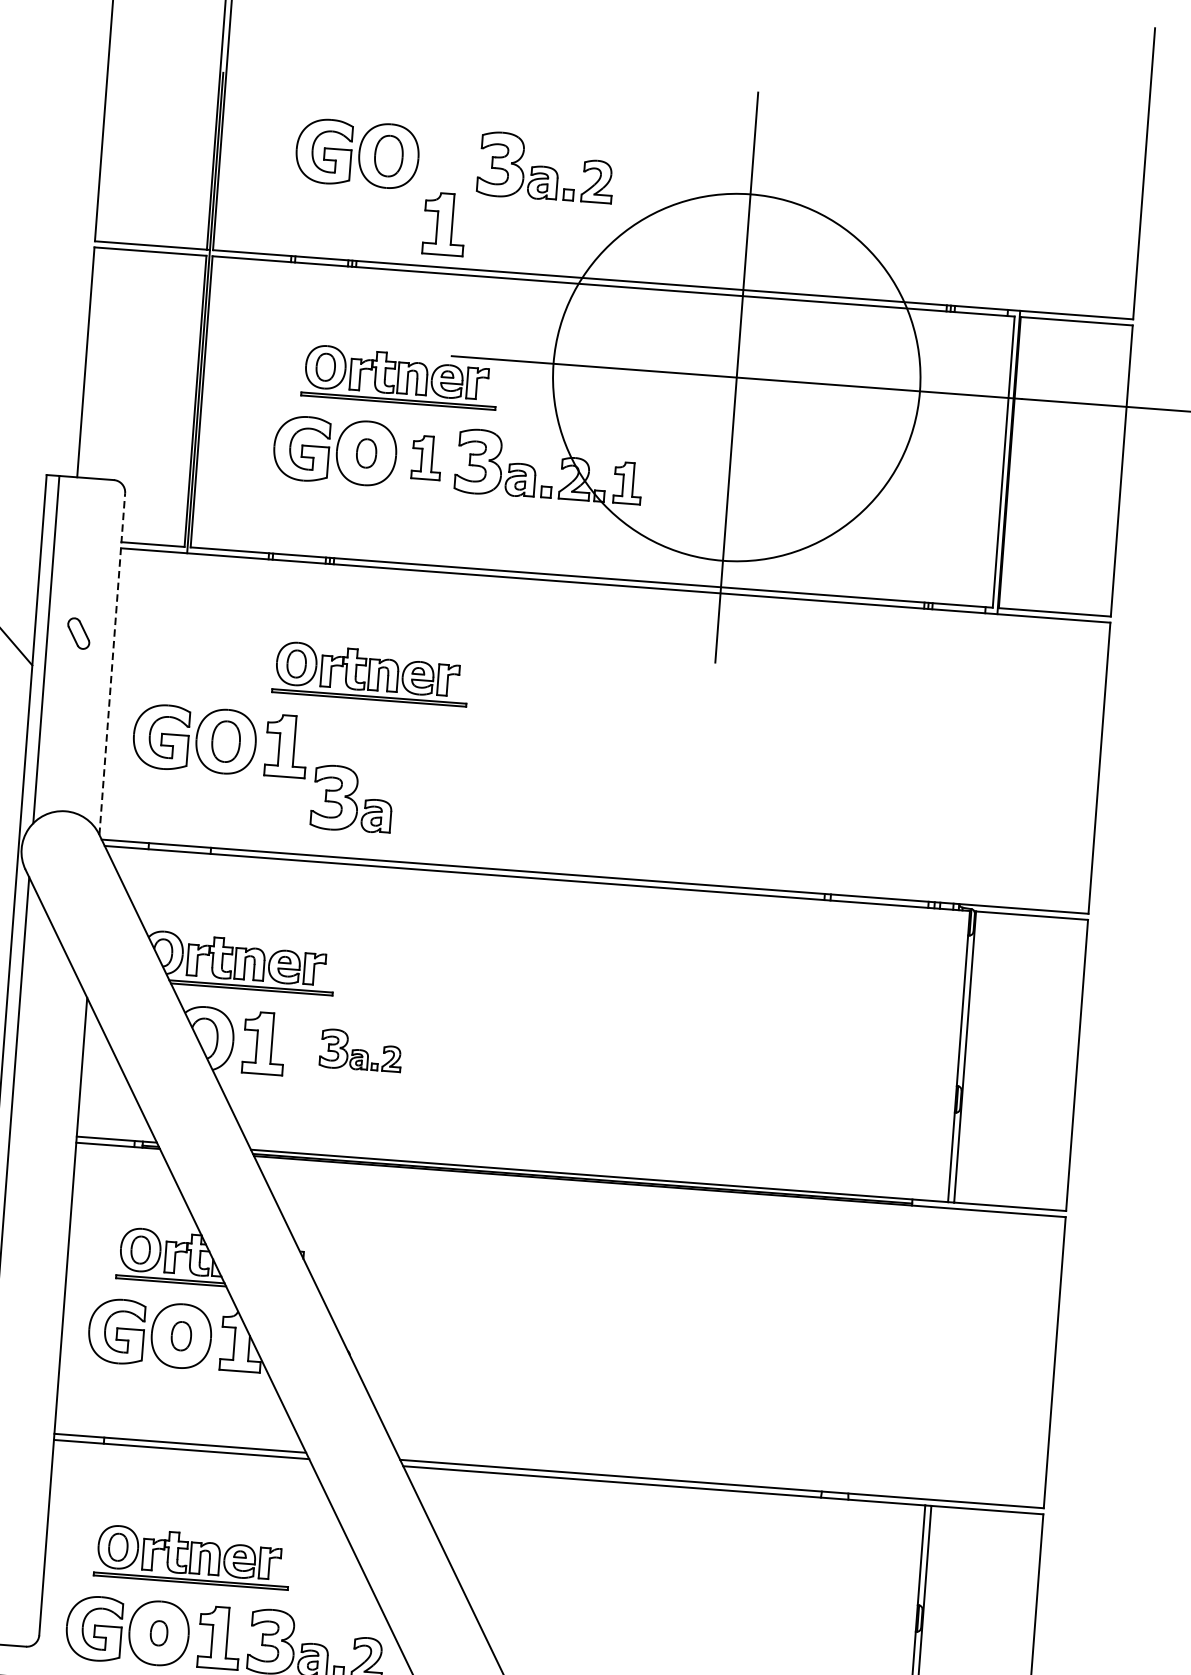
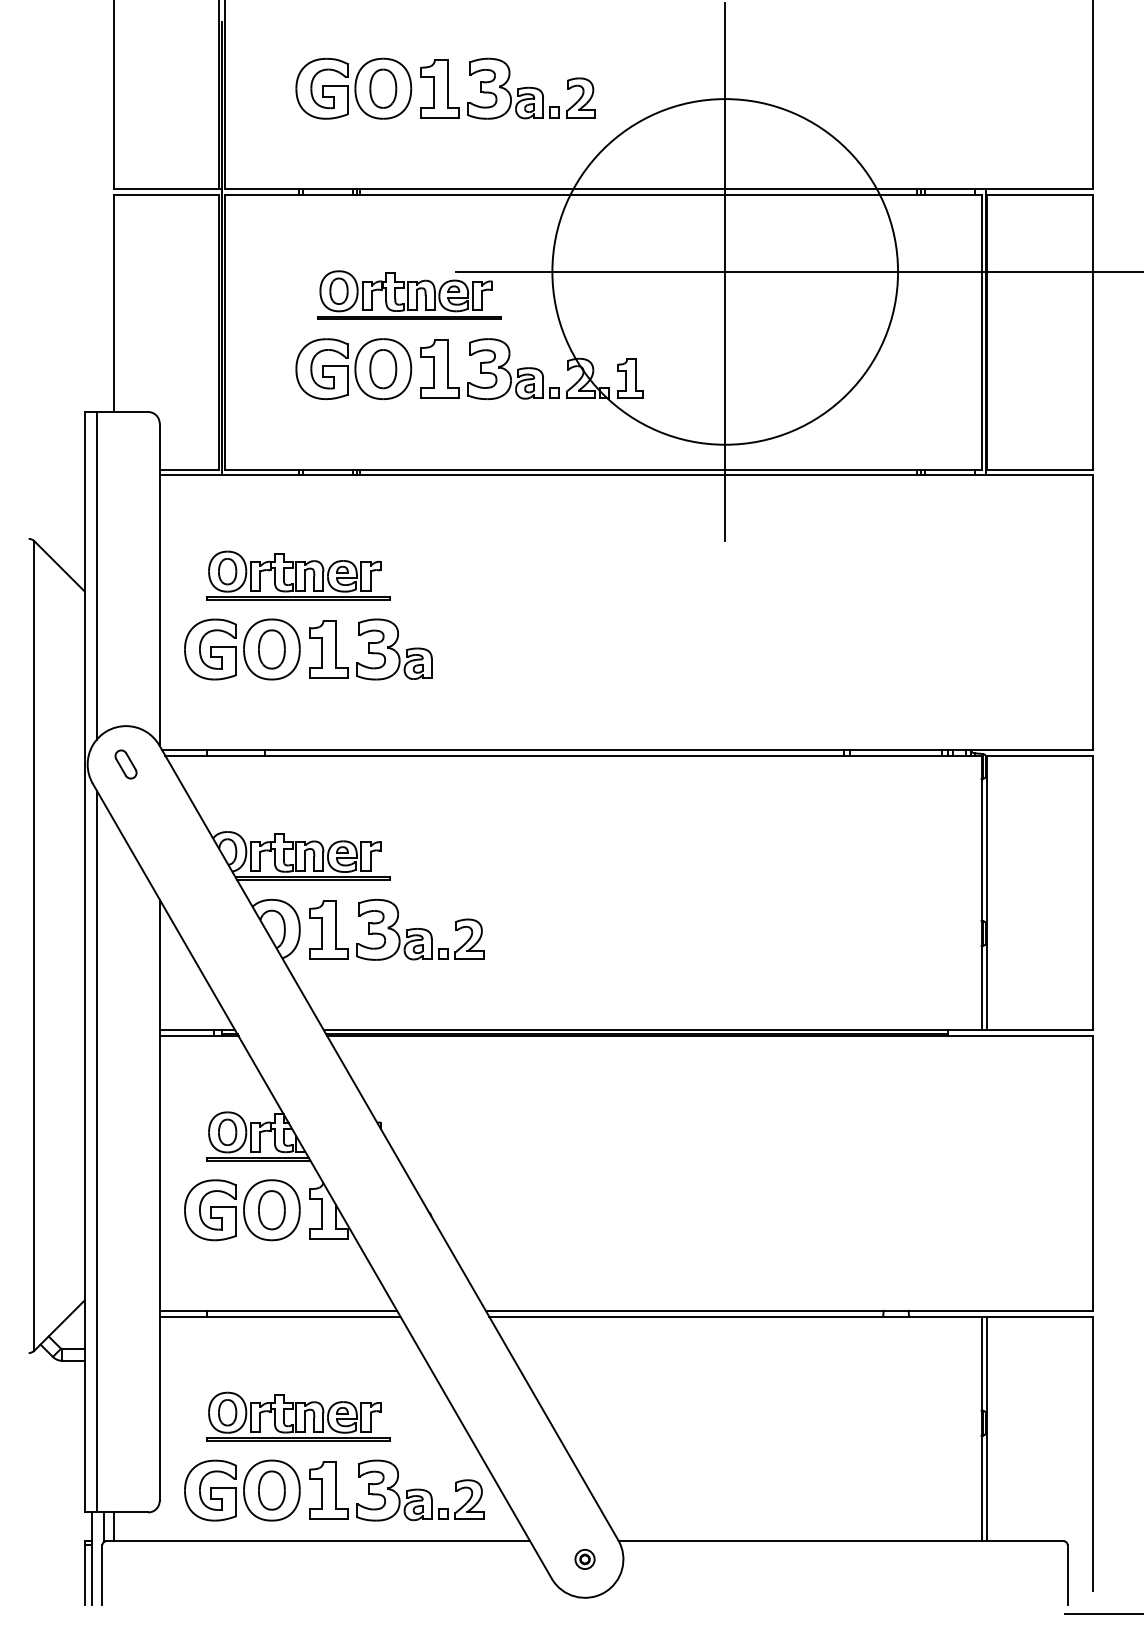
part: (443, 223) -> (439, 88), moved
part: (366, 453) -> (383, 369), size x1.43
part: (426, 457) -> (439, 368), size x1.43
part: (78, 633) -> (125, 764), moved
line: (112, 663) -> (159, 584), dashed -> solid
part: (371, 673) -> (298, 575), moved
part: (352, 799) -> (394, 649), moved
part: (361, 1050) -> (420, 929), size x1.67
part: (180, 1336) -> (271, 1210), size x1.43
part: (158, 1633) -> (271, 1490), size x1.67

